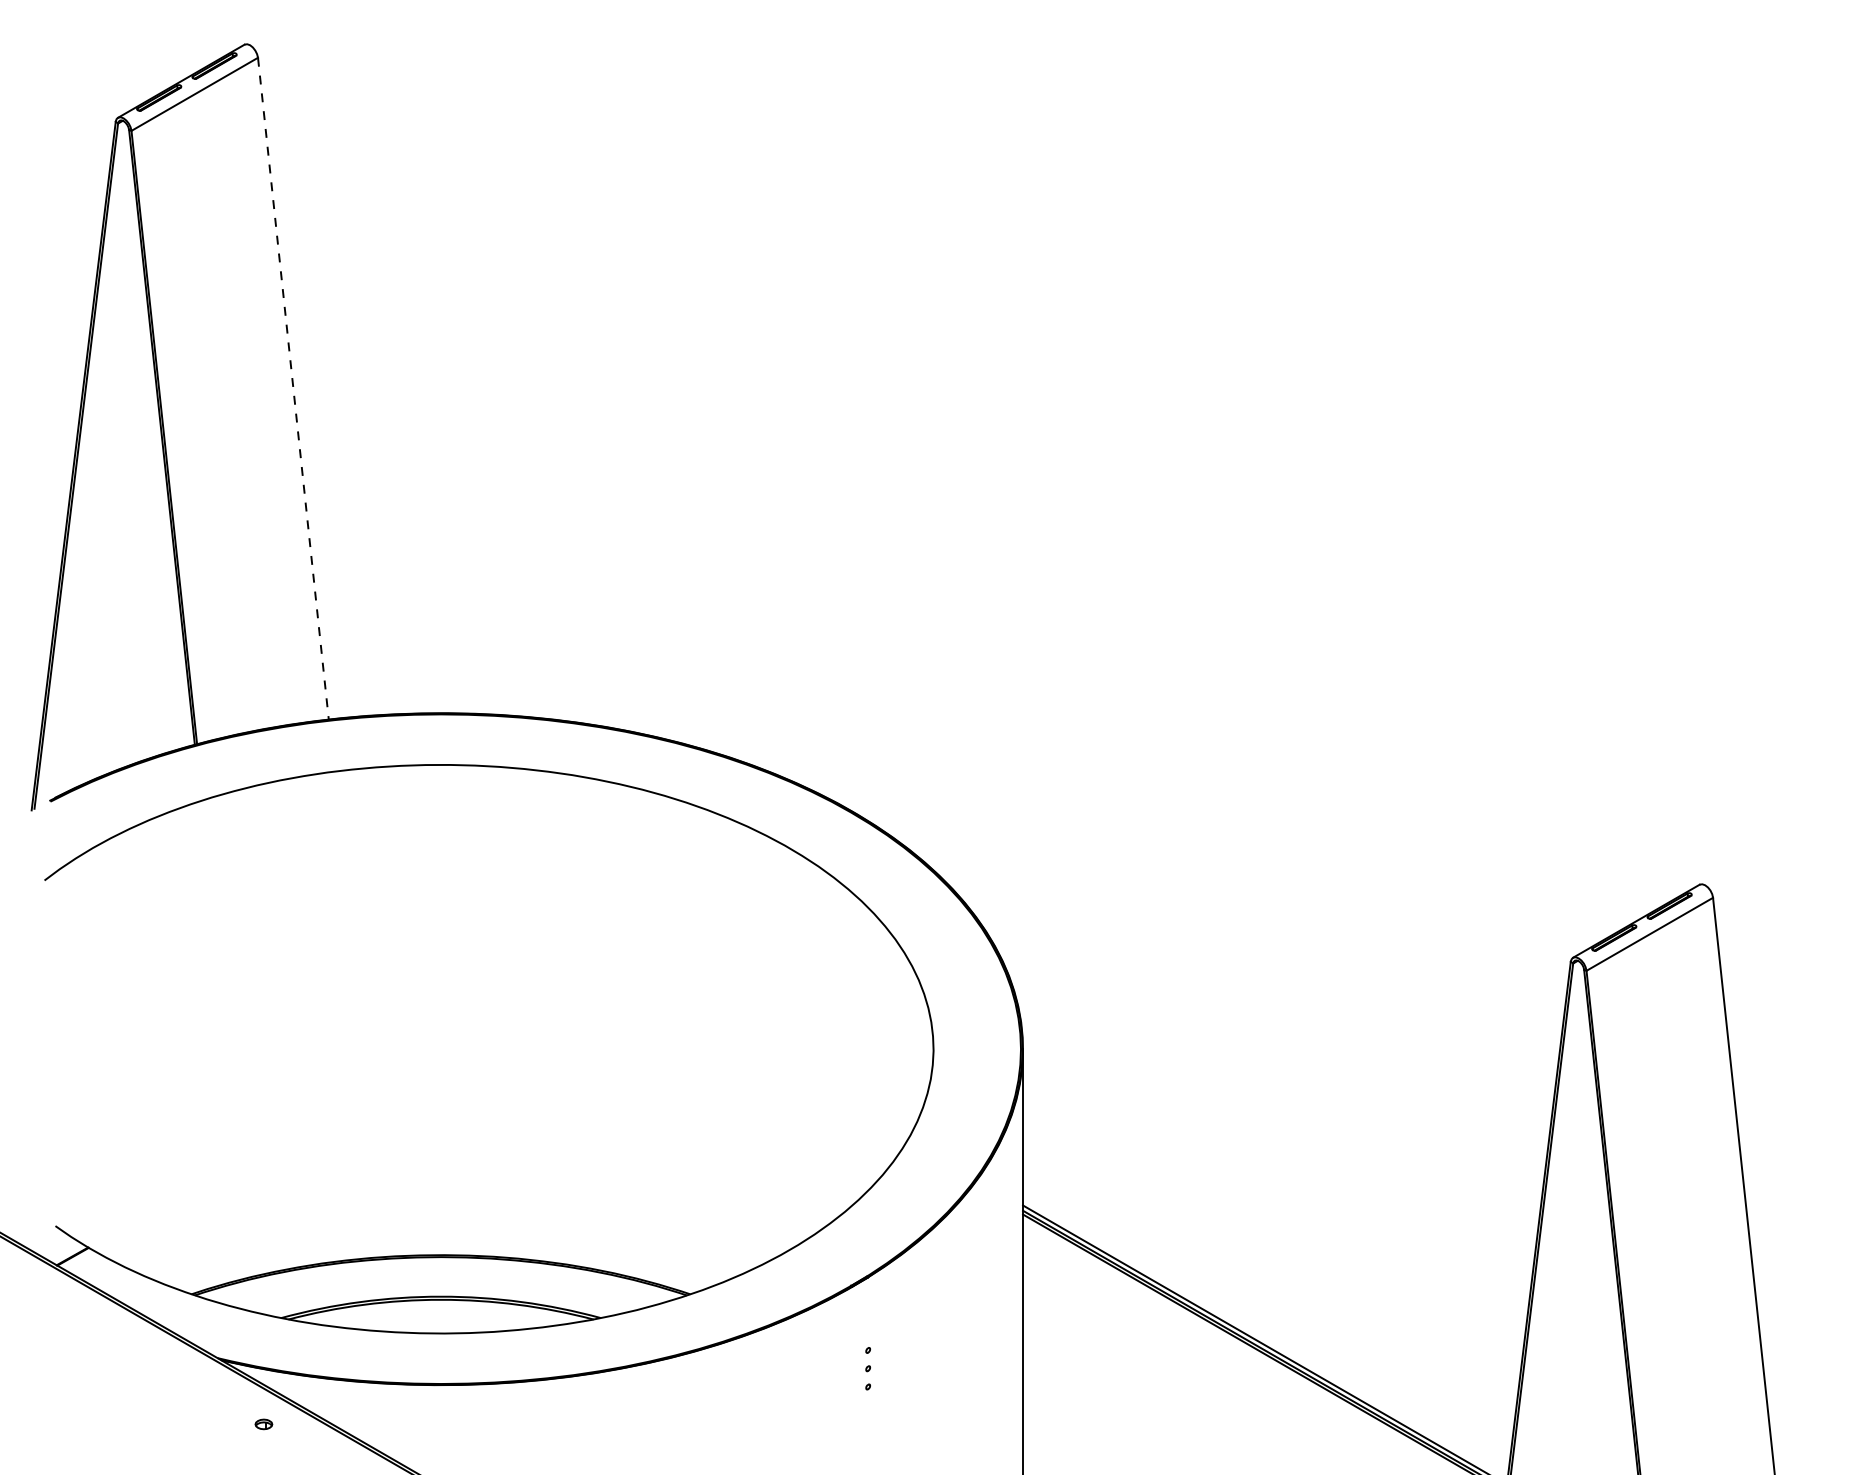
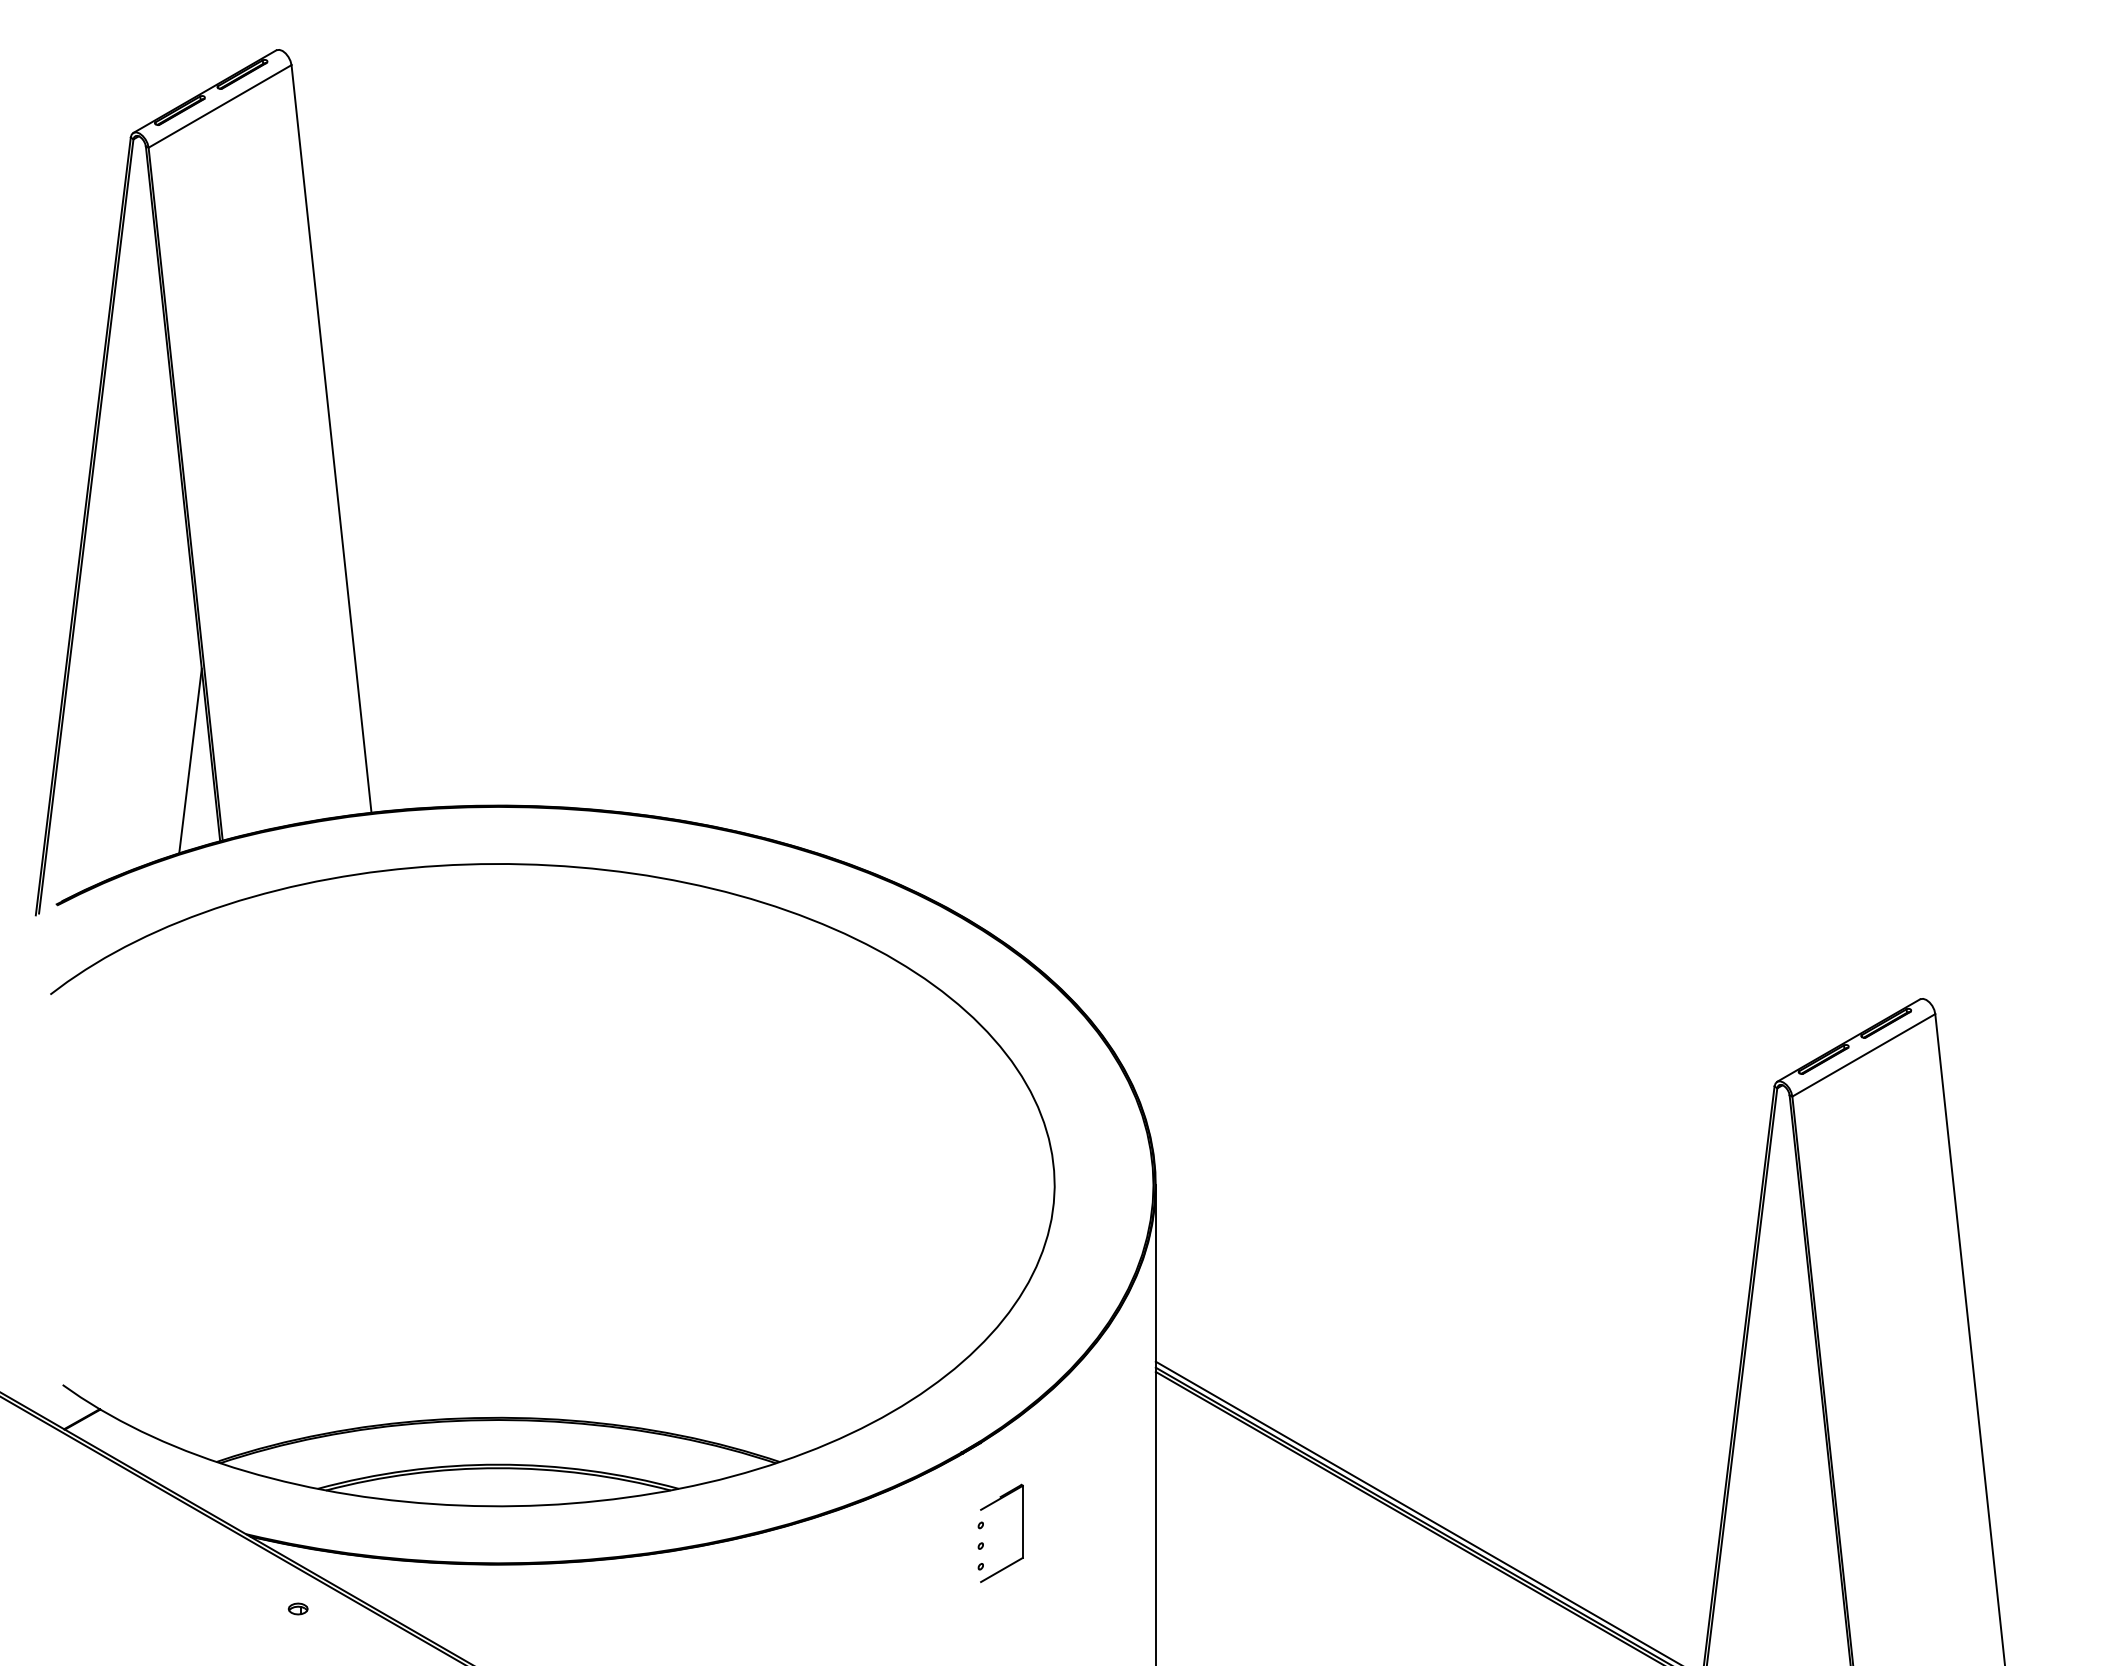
line: (293, 388) -> (331, 438), dashed -> solid
line: (168, 673) -> (190, 760), added
part: (905, 1356) -> (1022, 1532), added

